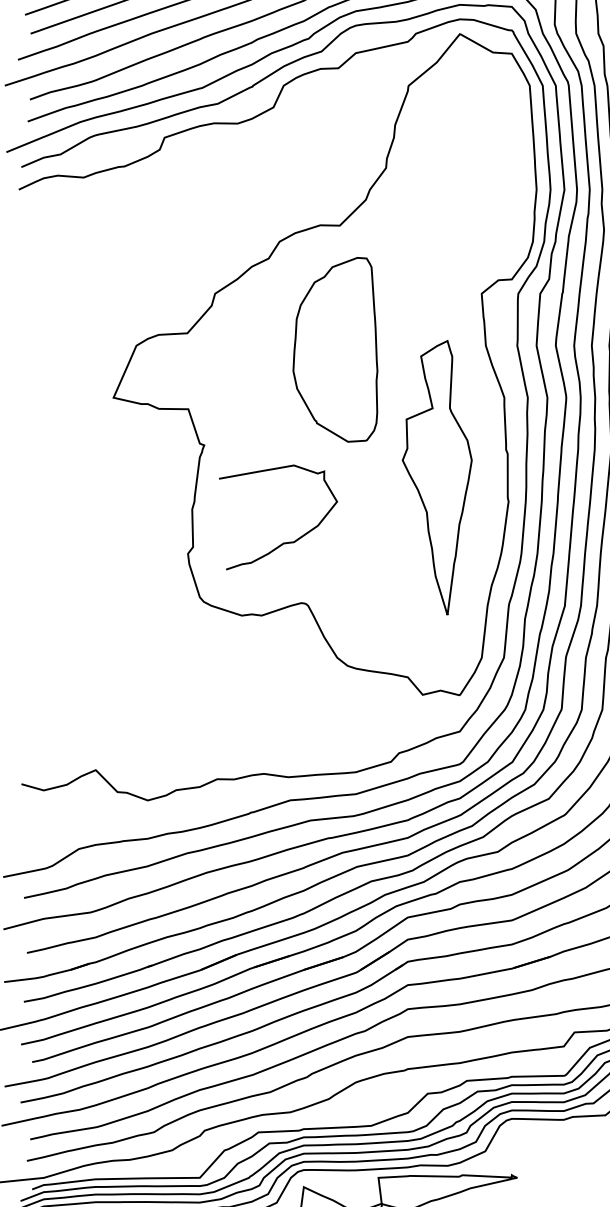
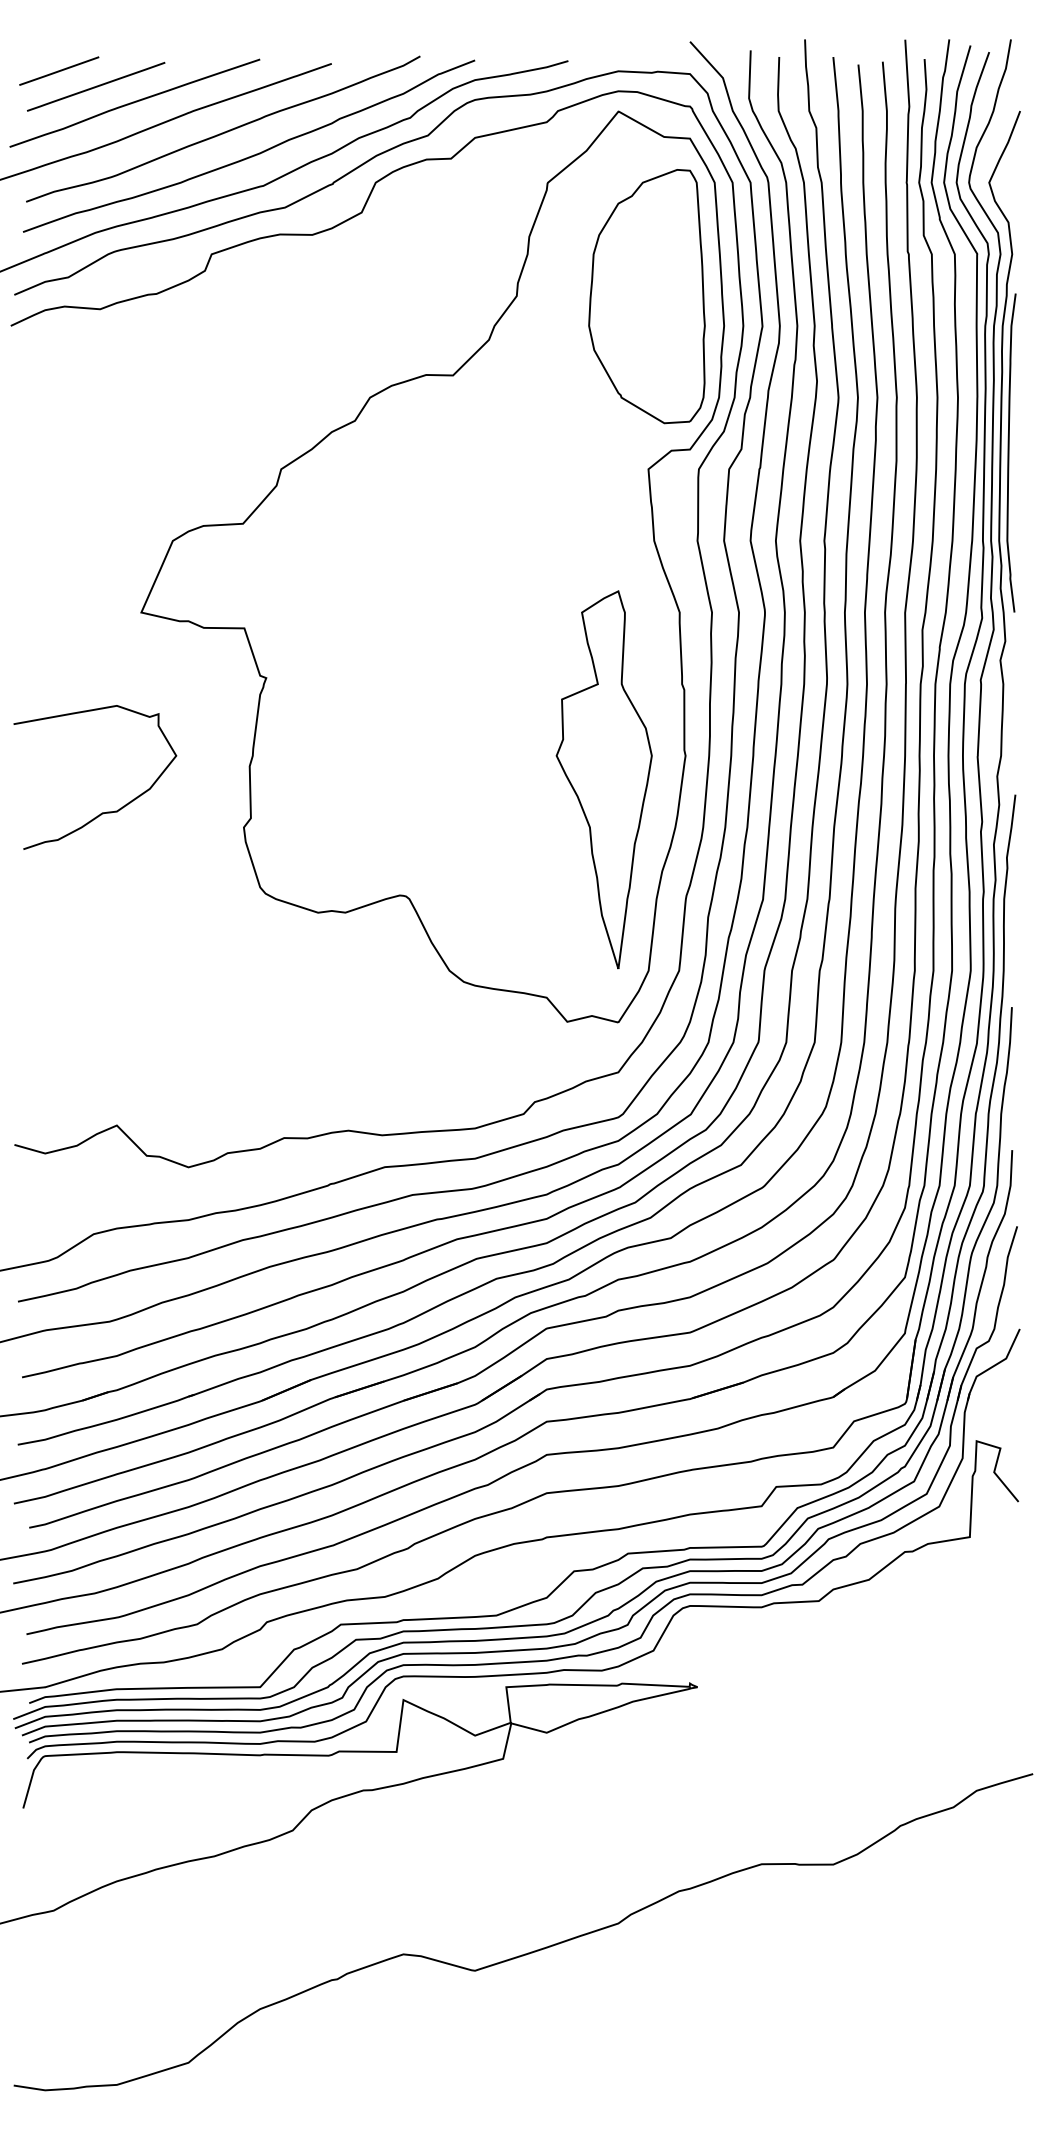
part: (335, 349) -> (646, 296), moved
part: (436, 477) -> (603, 779), moved
curve: (283, 542) -> (102, 812), moved

